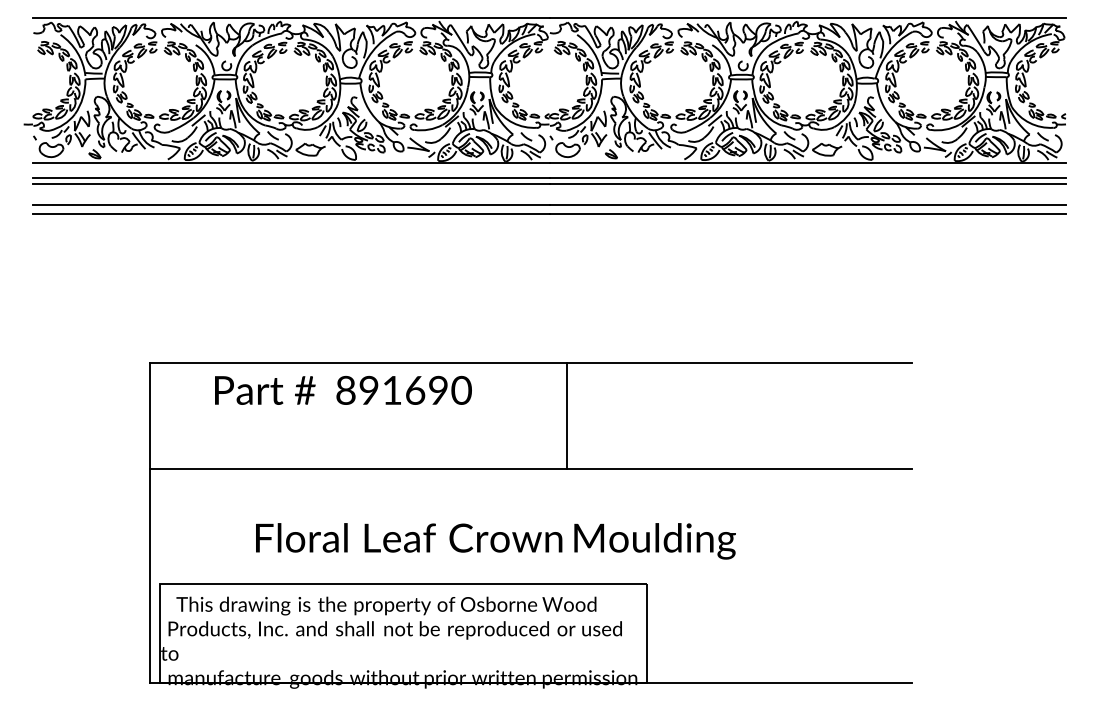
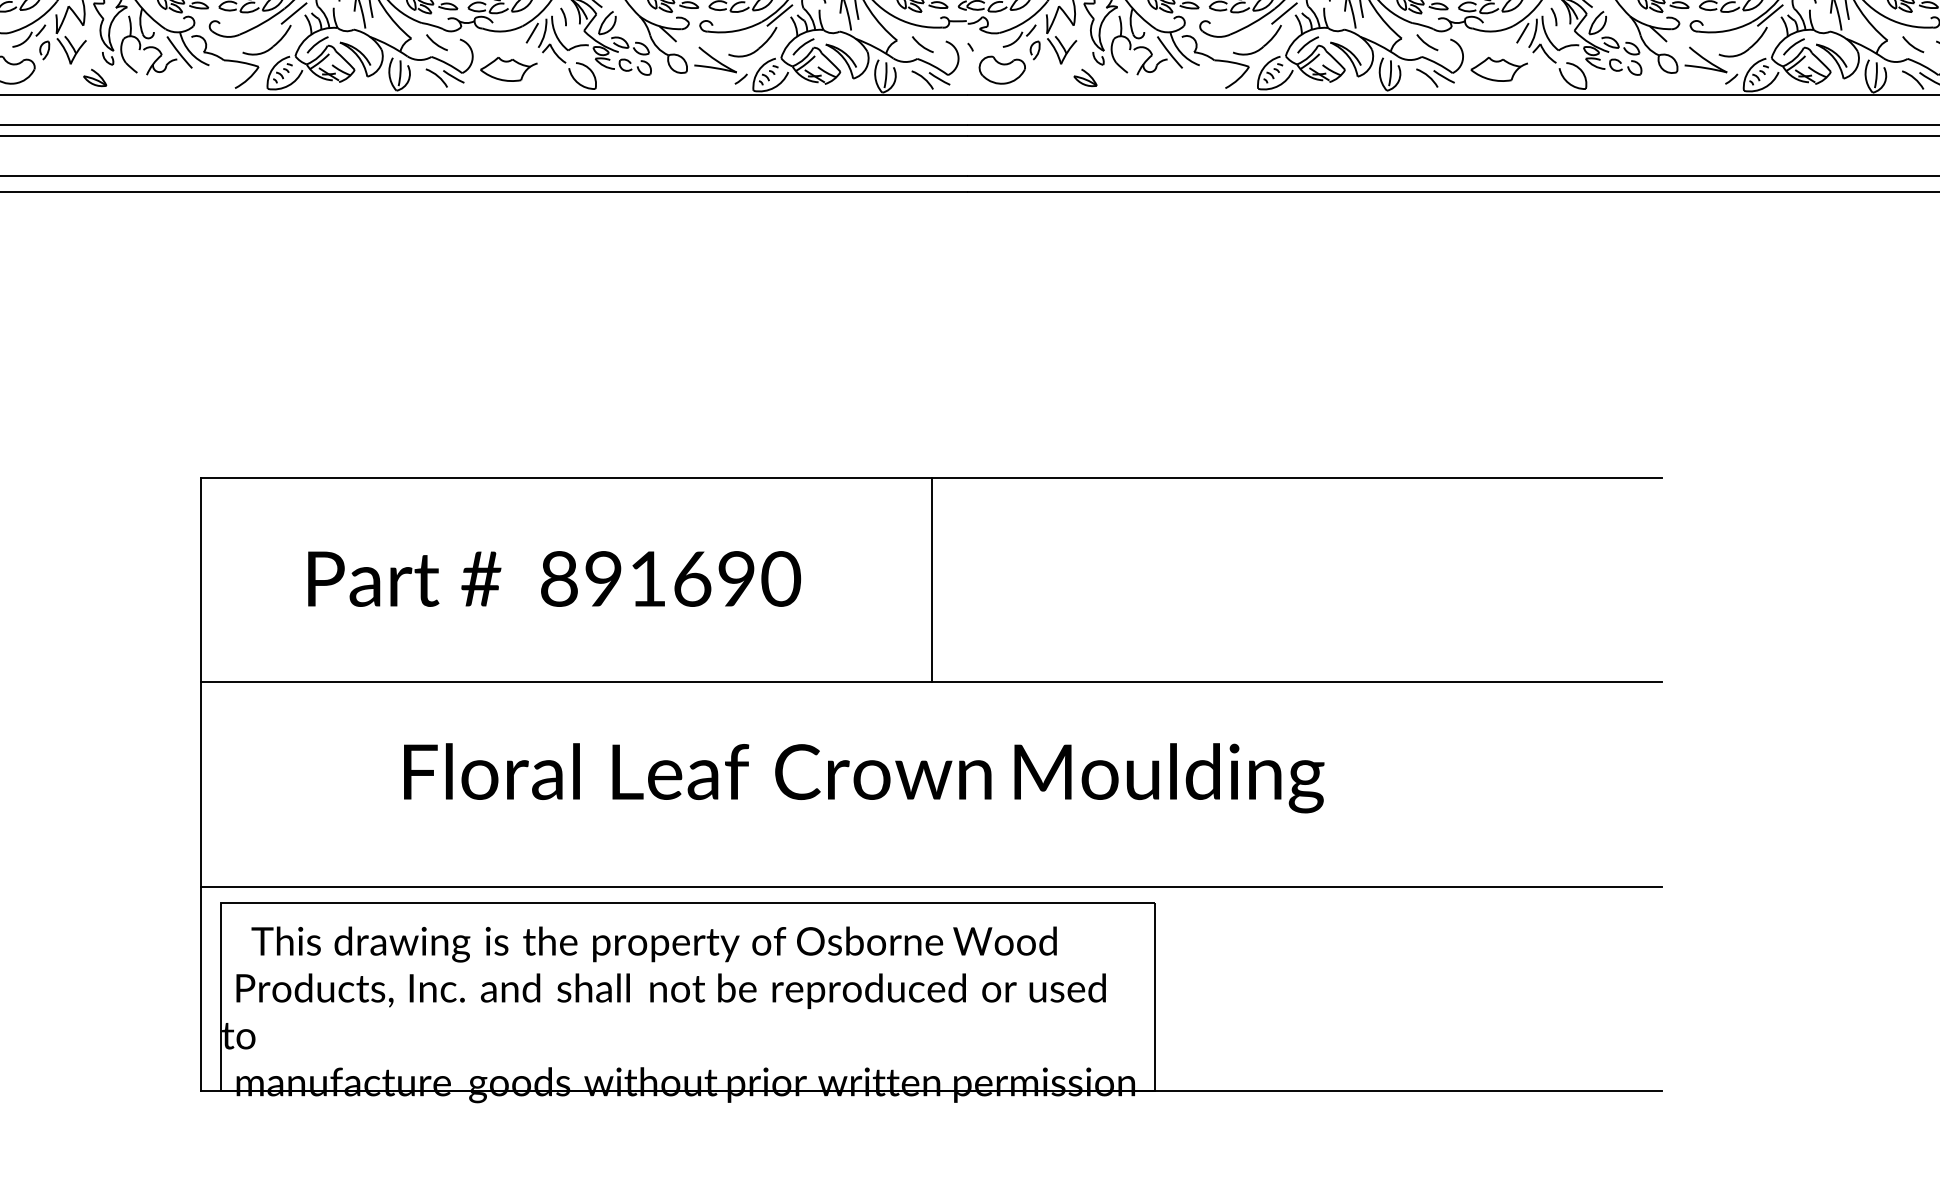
text: (343, 389) -> (554, 577), moved
line: (567, 415) -> (932, 579), moved
text: (495, 541) -> (863, 778), moved
line: (531, 575) -> (932, 885), added

